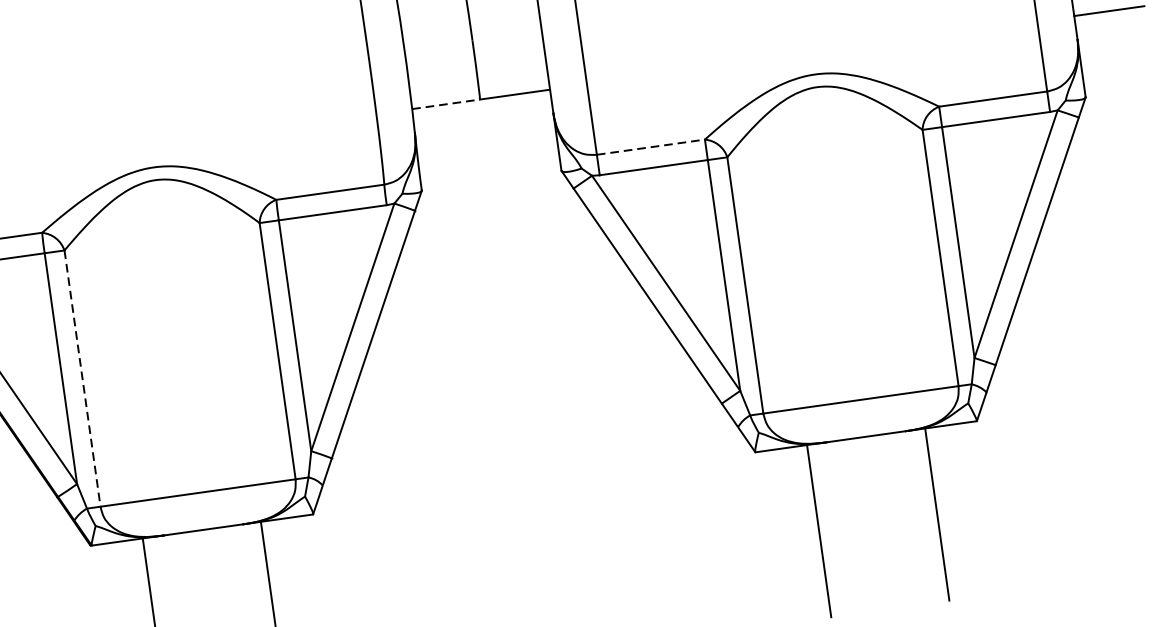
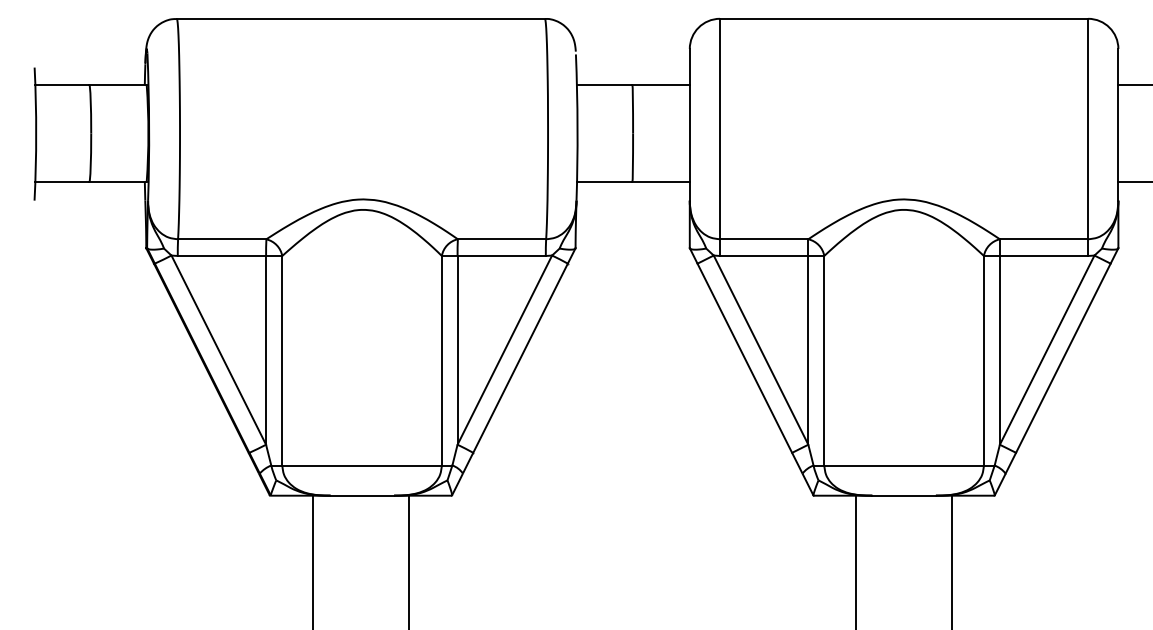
line: (445, 104) -> (604, 181), dashed -> solid
line: (651, 147) -> (764, 239), dashed -> solid
line: (82, 378) -> (282, 360), dashed -> solid

